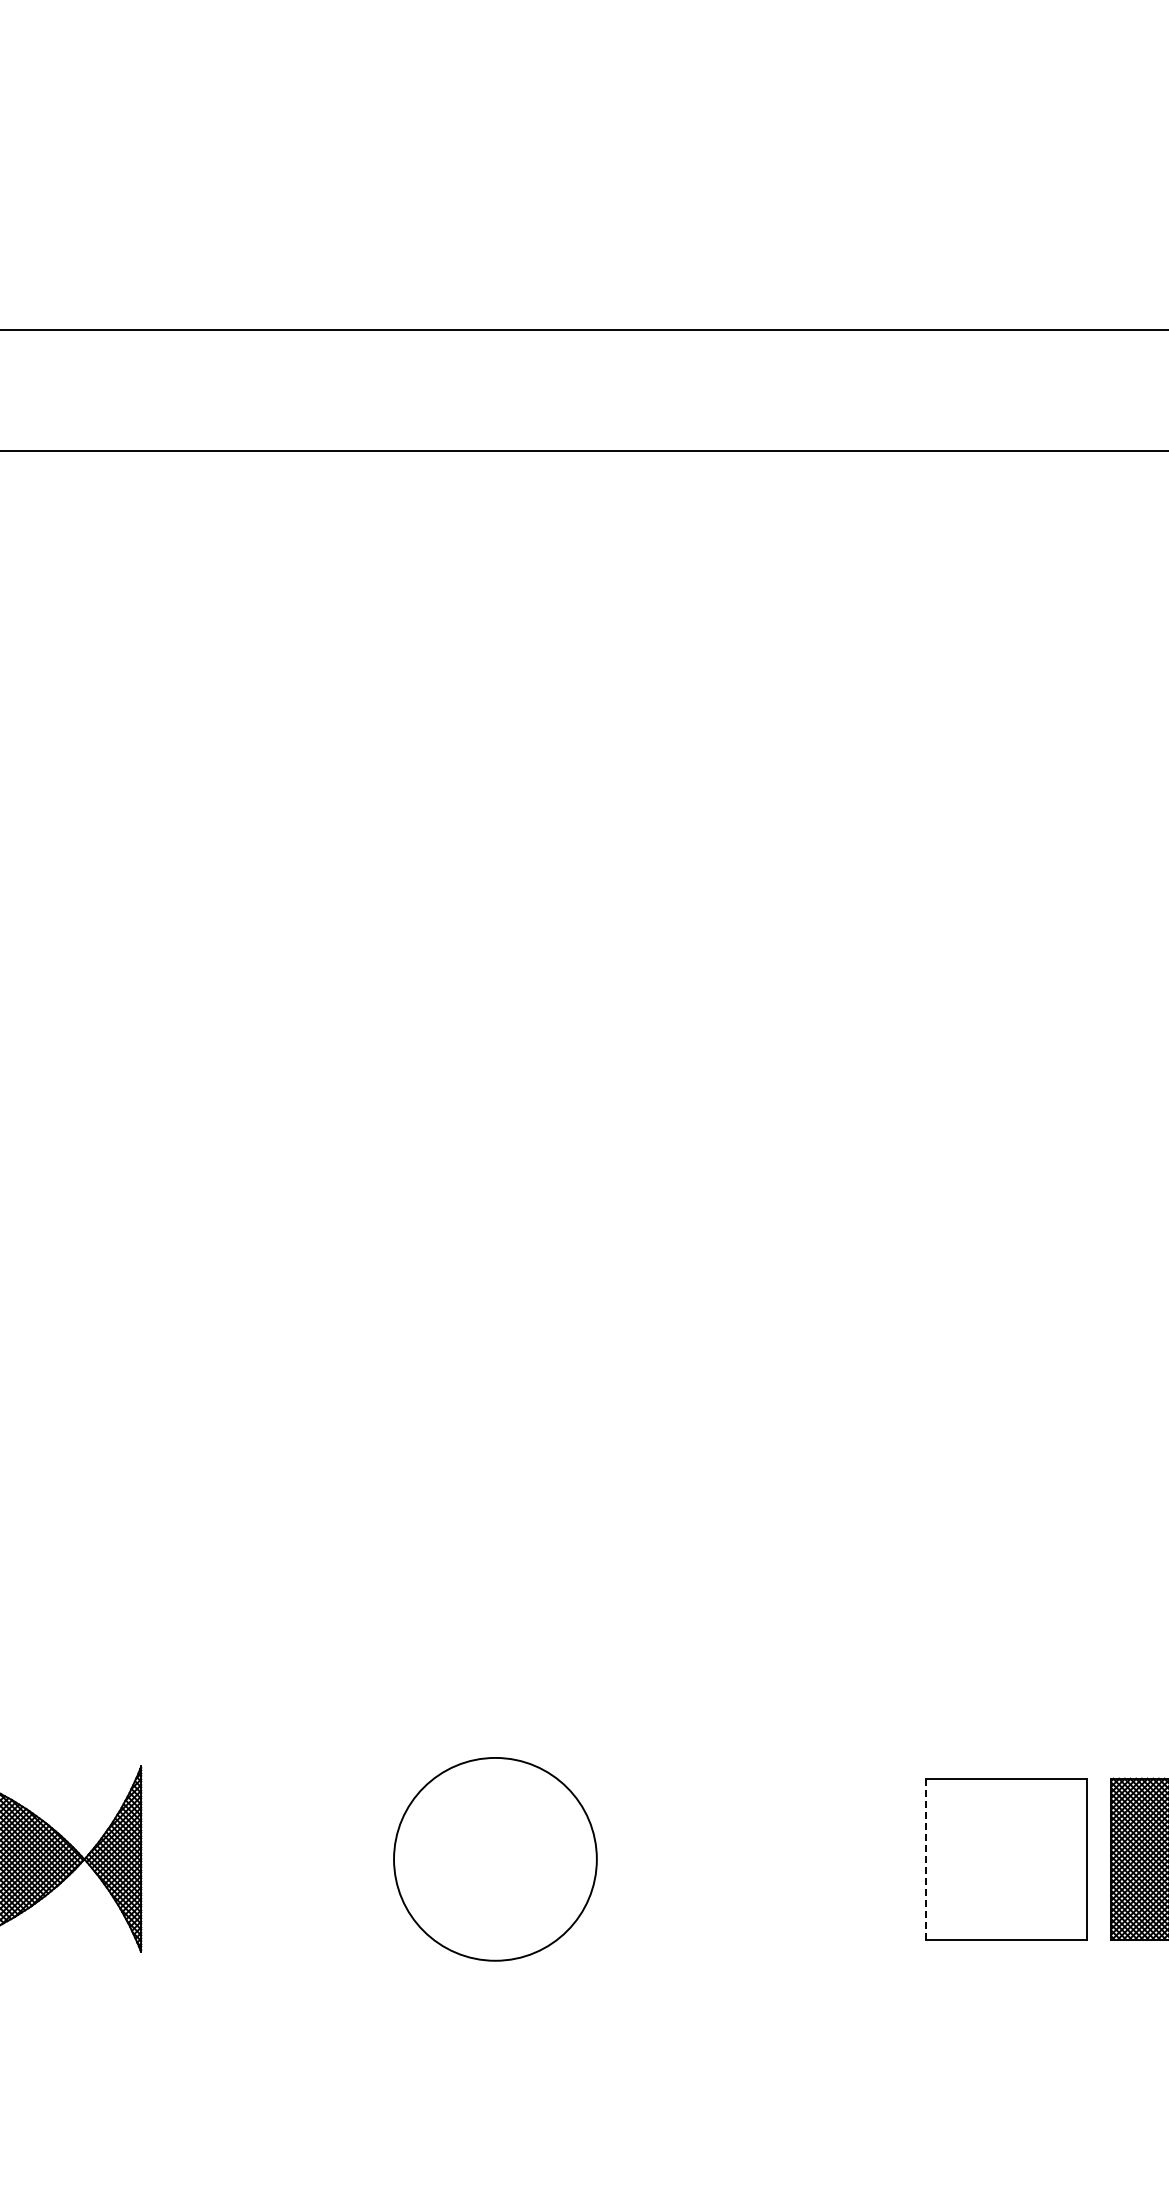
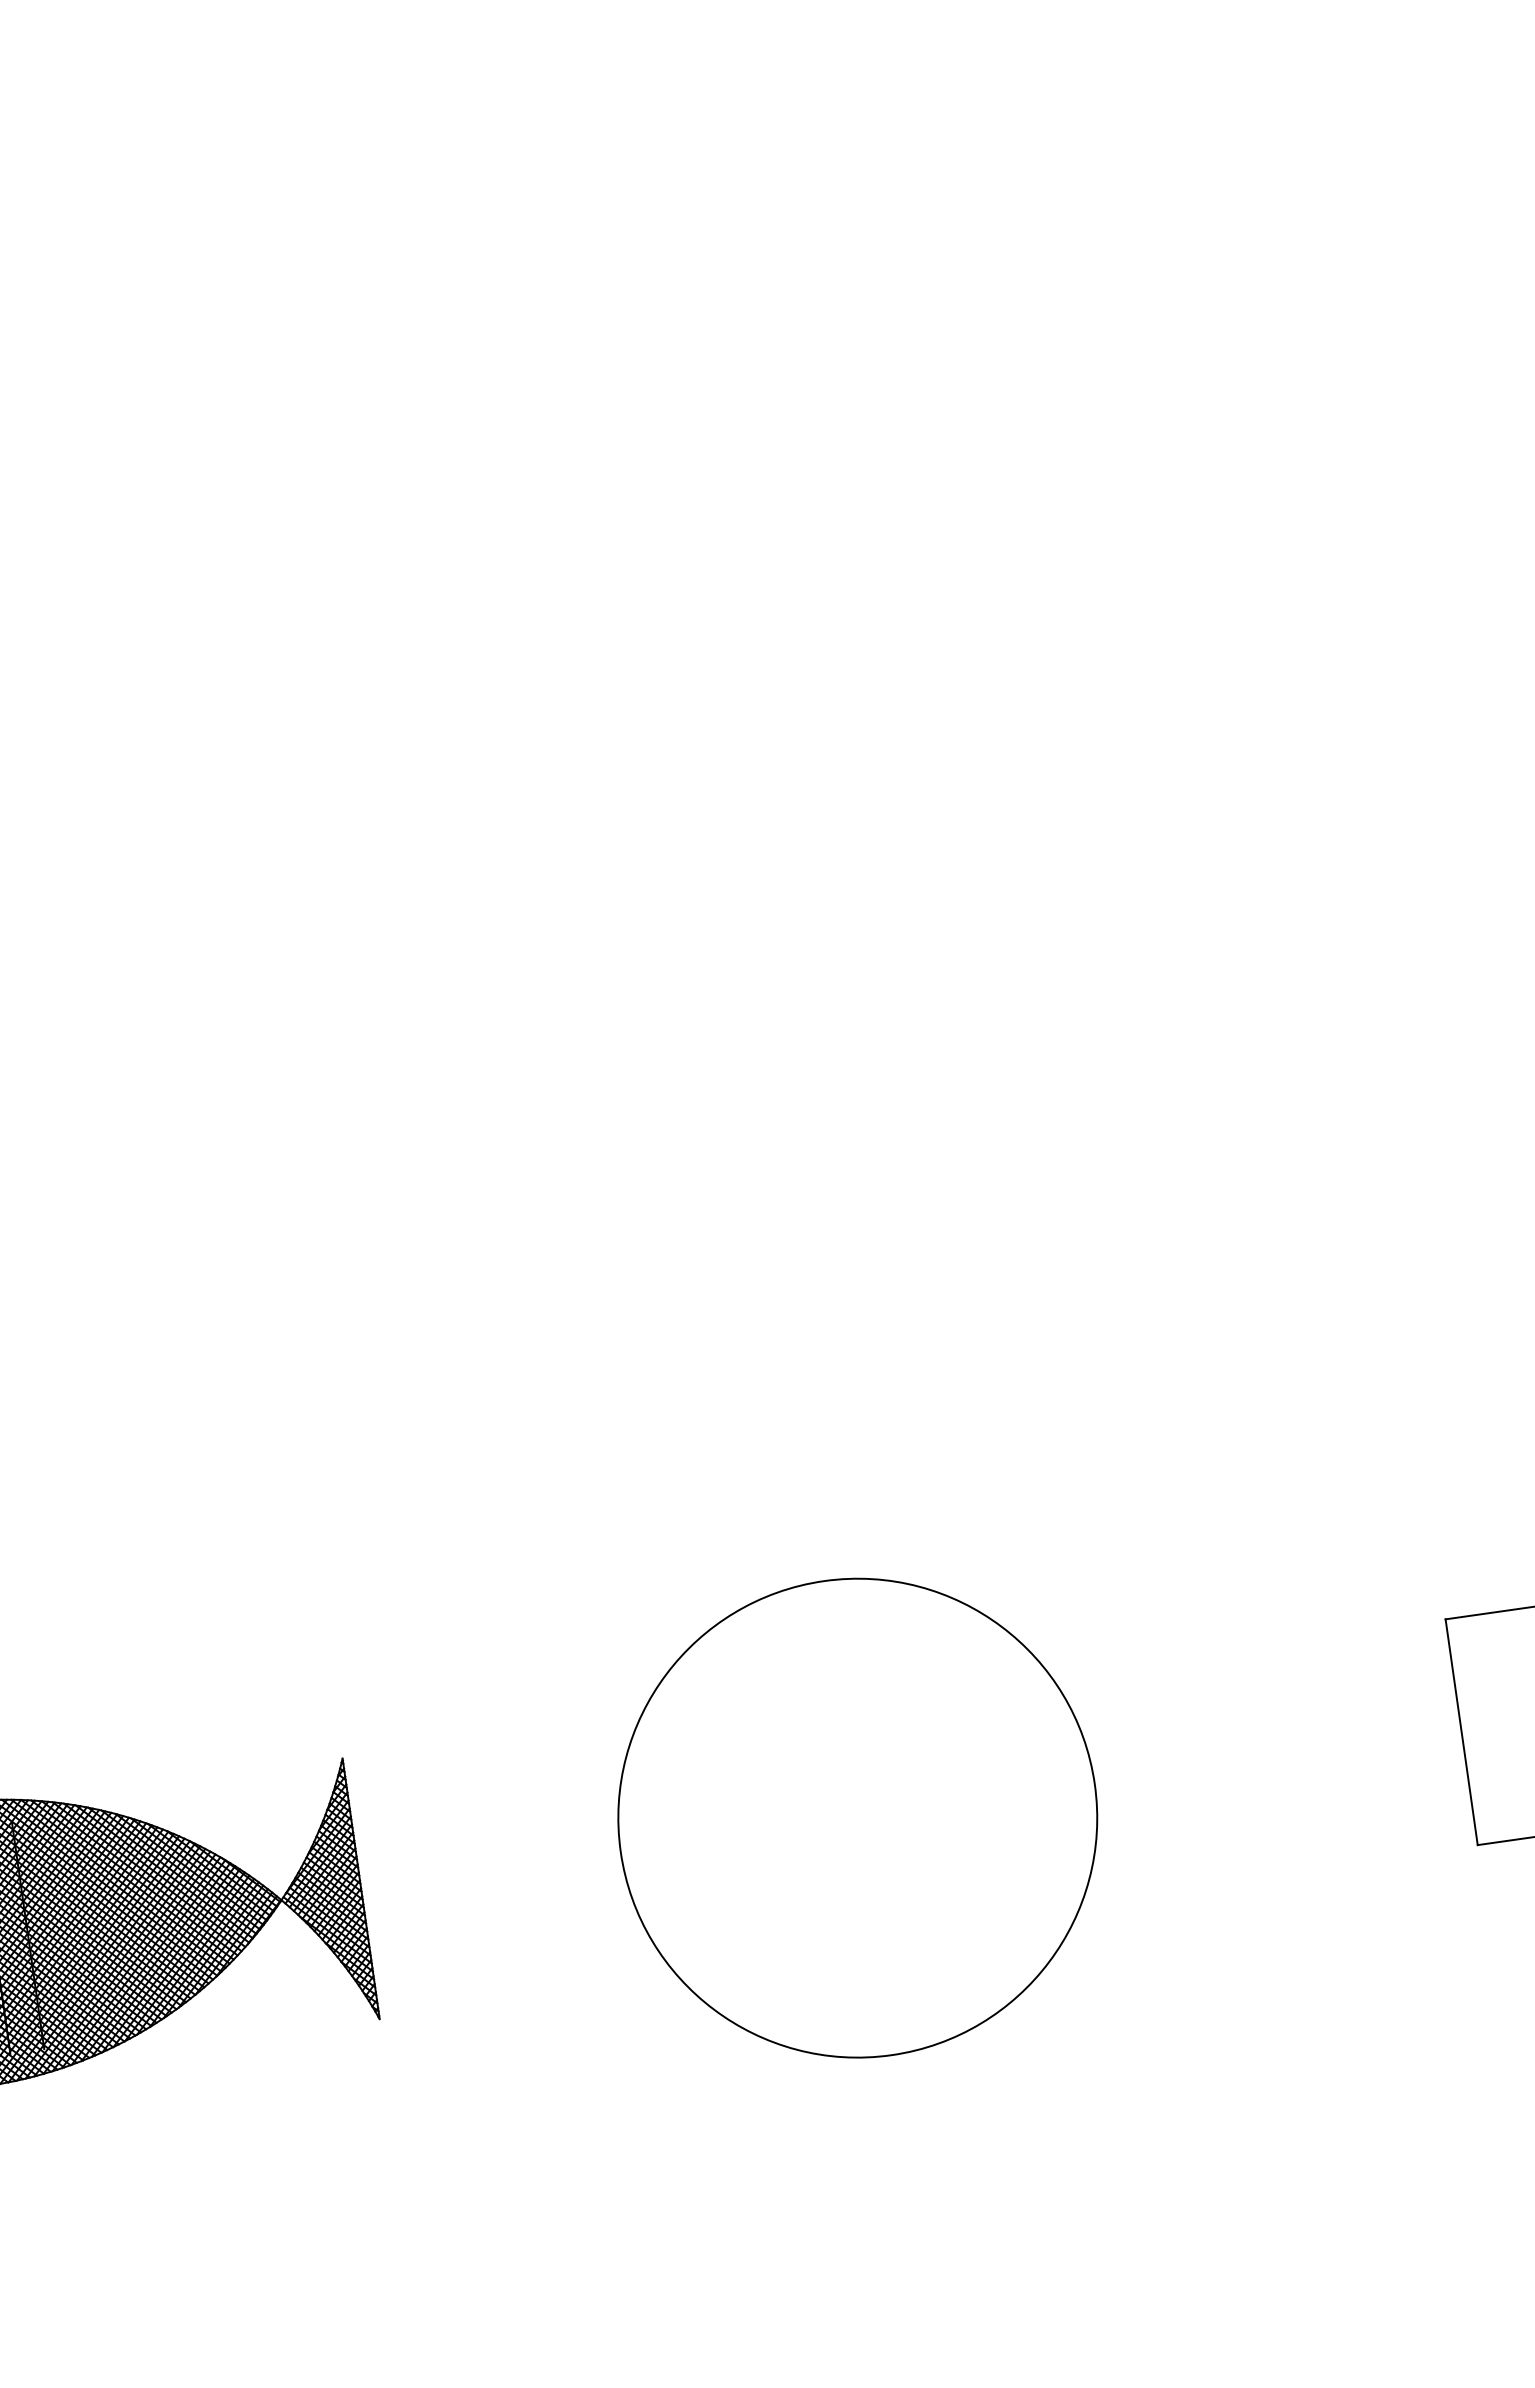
line: (926, 1858) -> (1462, 1730), dashed -> solid
circle: (495, 1859) -> (857, 1818), size x1.67

